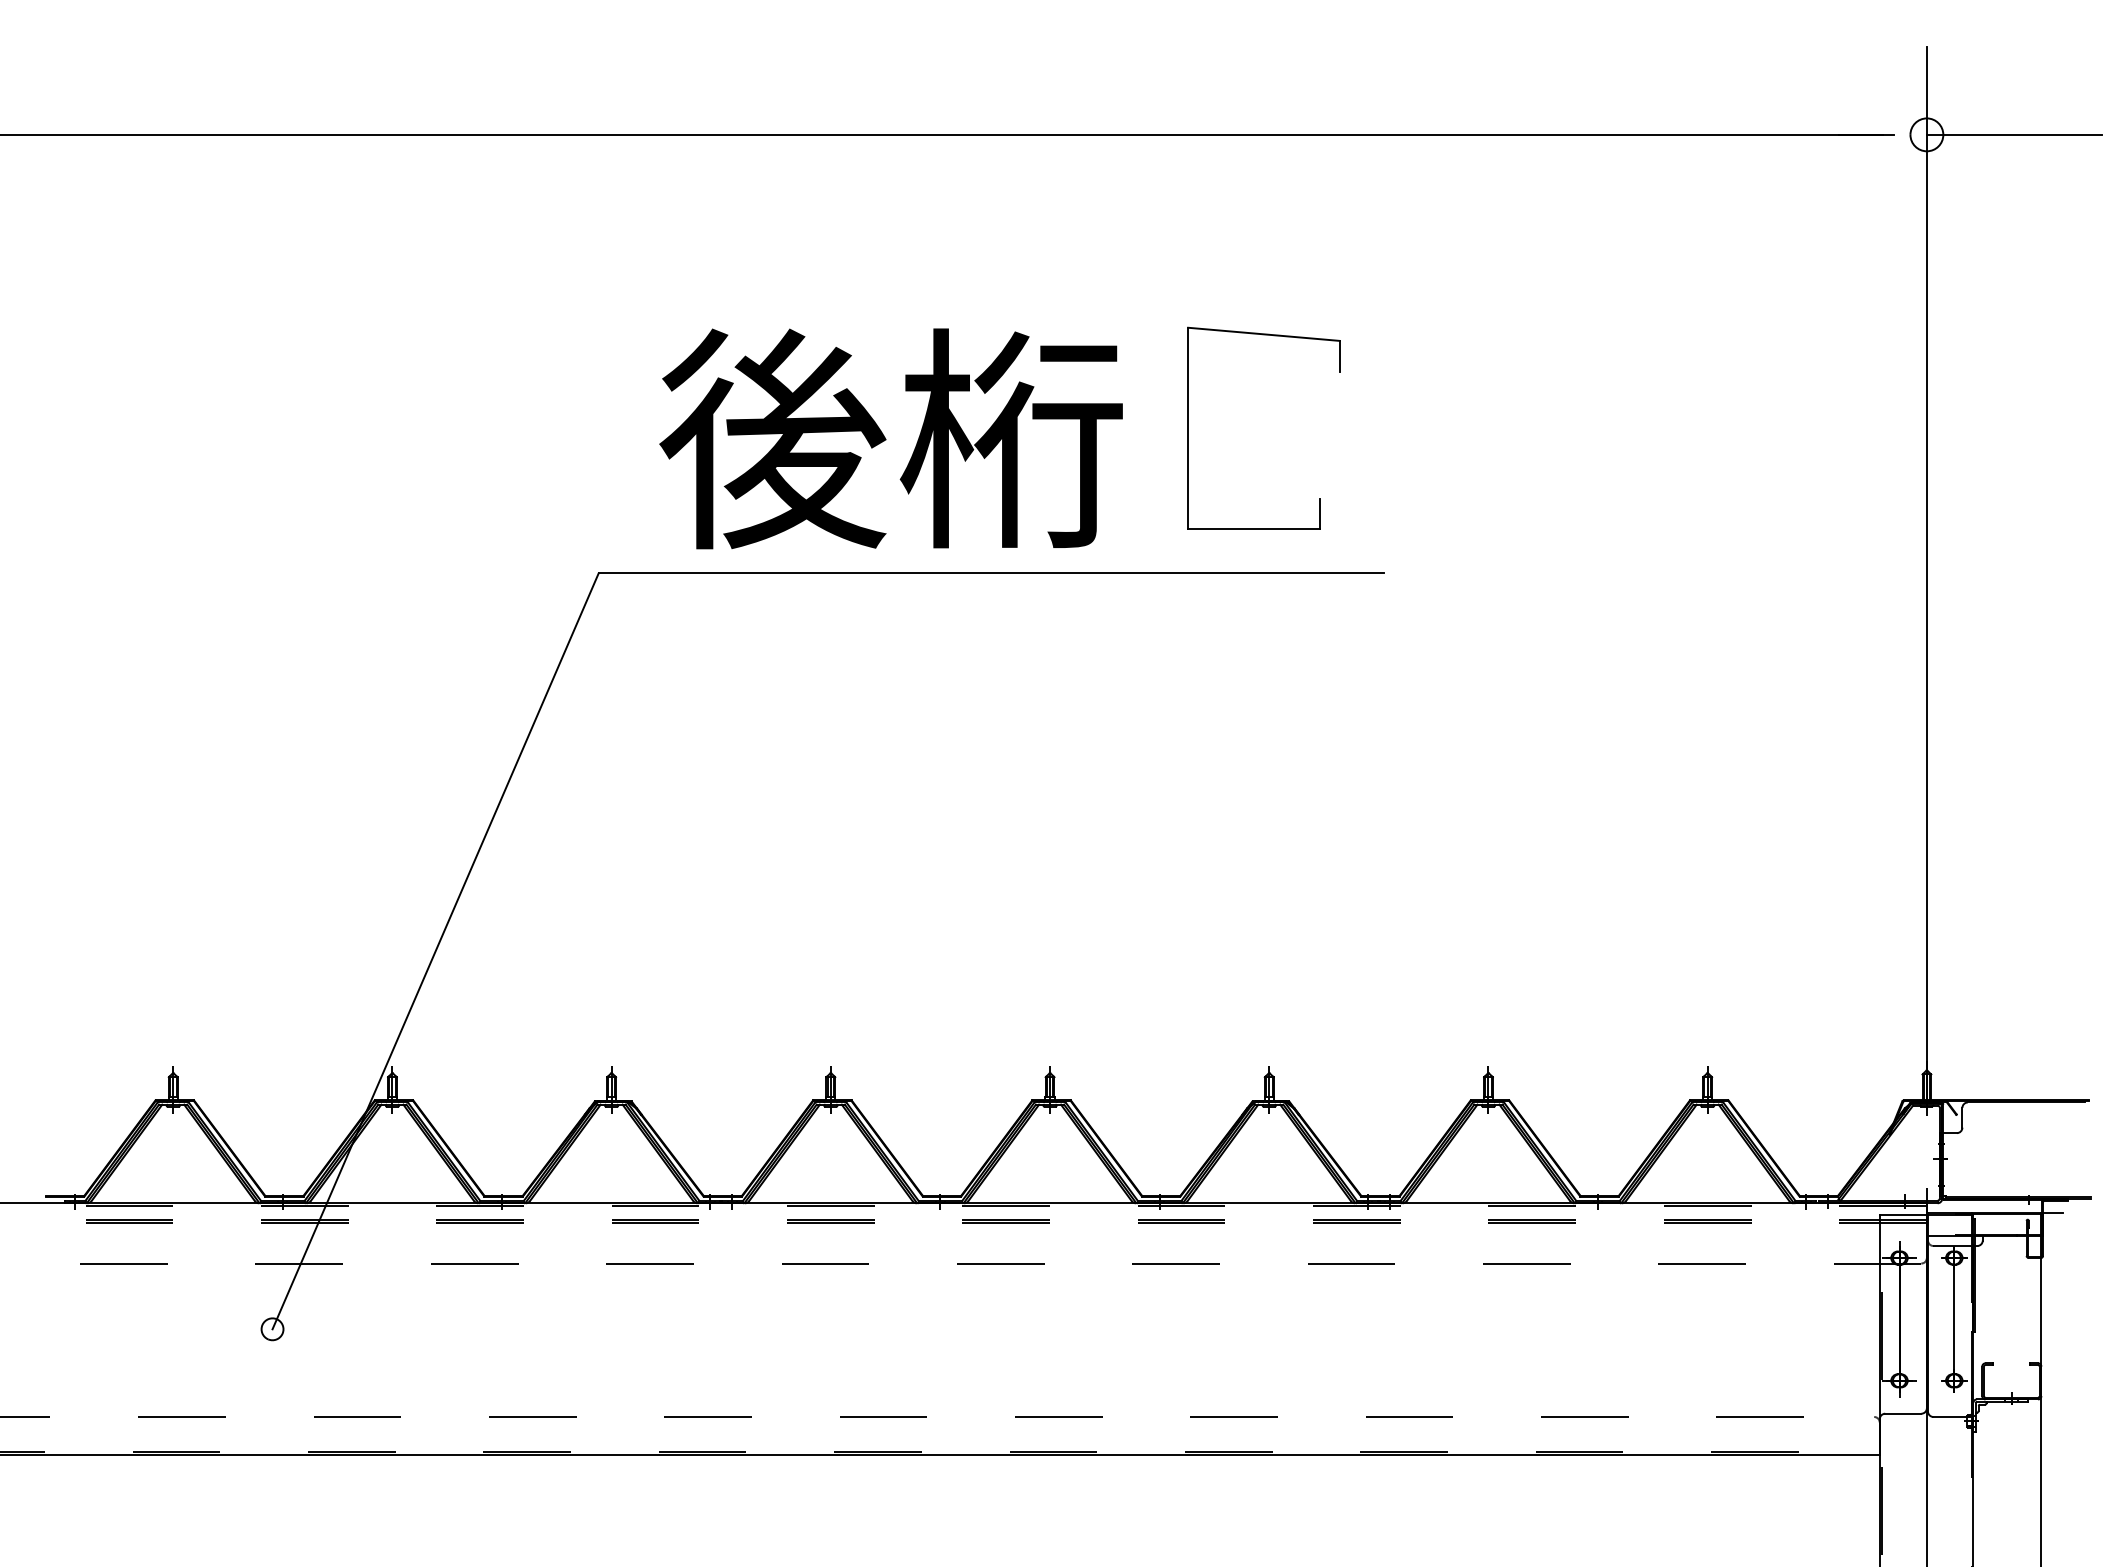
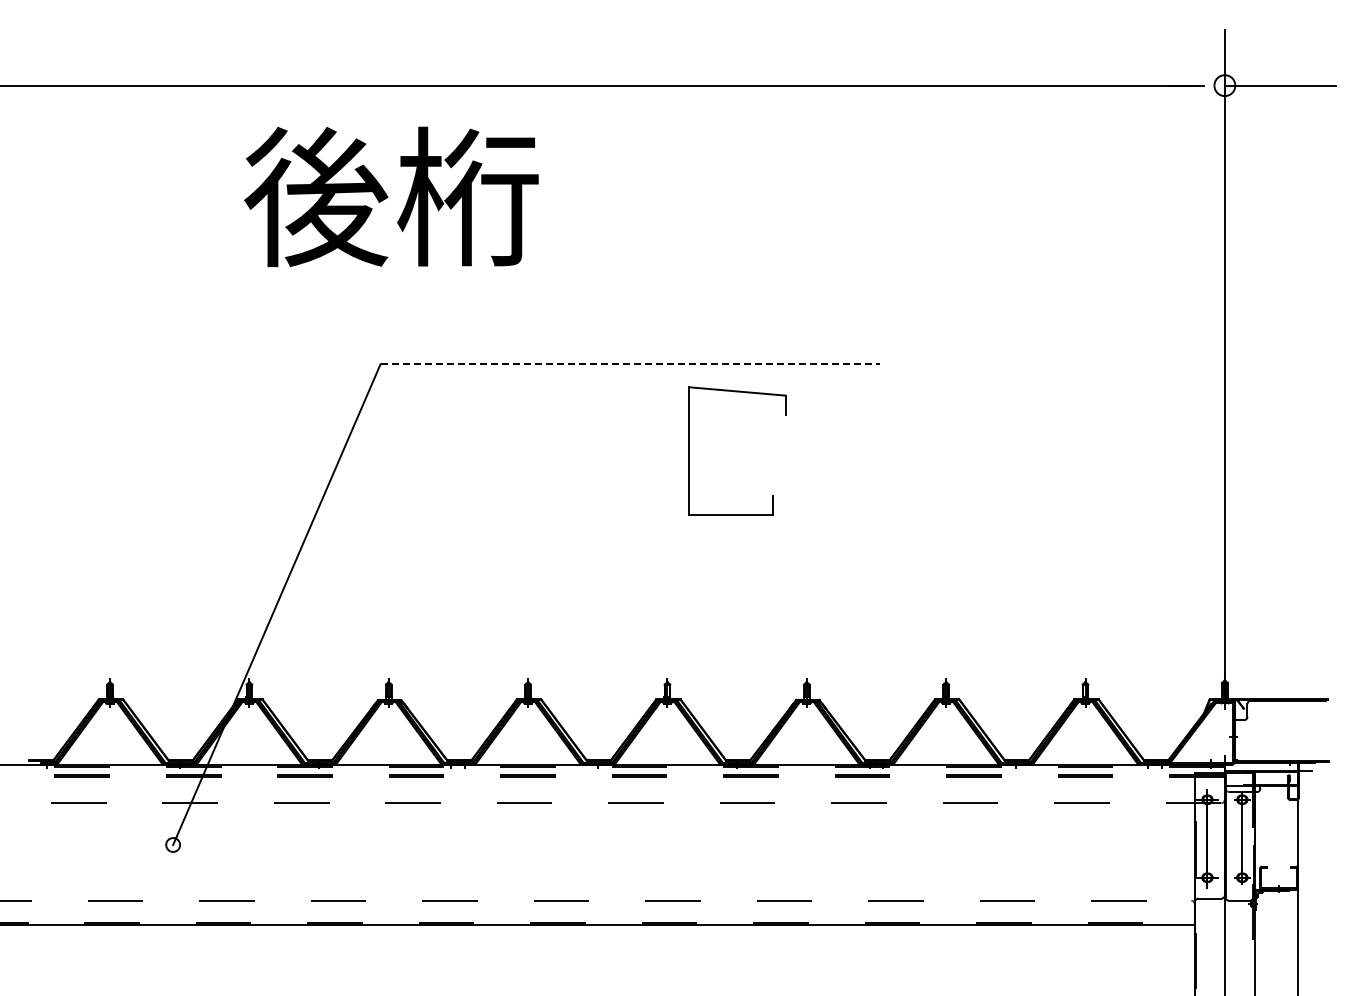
part: (1188, 427) -> (689, 450), moved
text: (891, 438) -> (391, 196), moved
line: (991, 573) -> (630, 364), solid -> dashed

